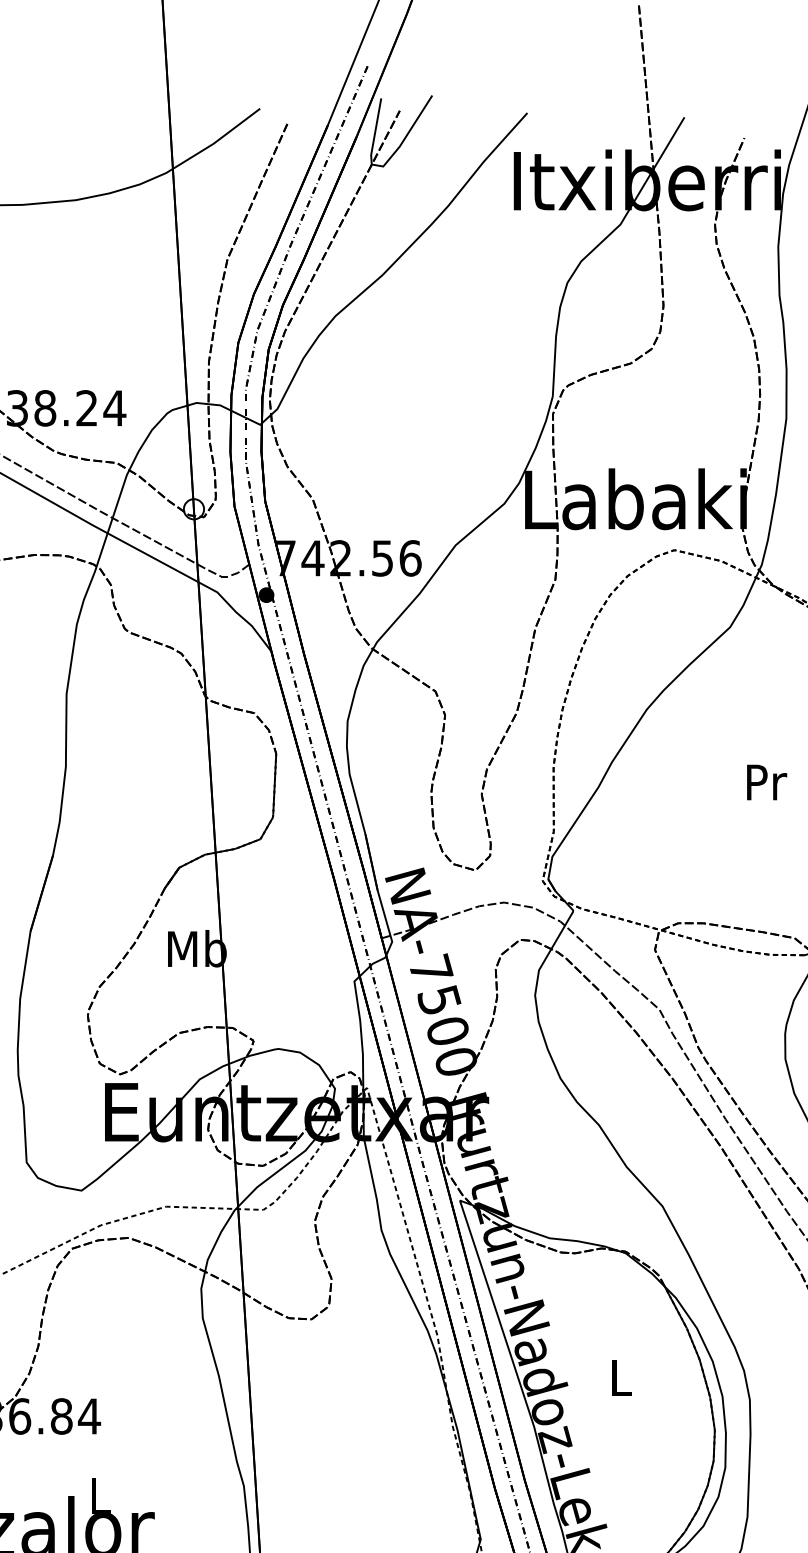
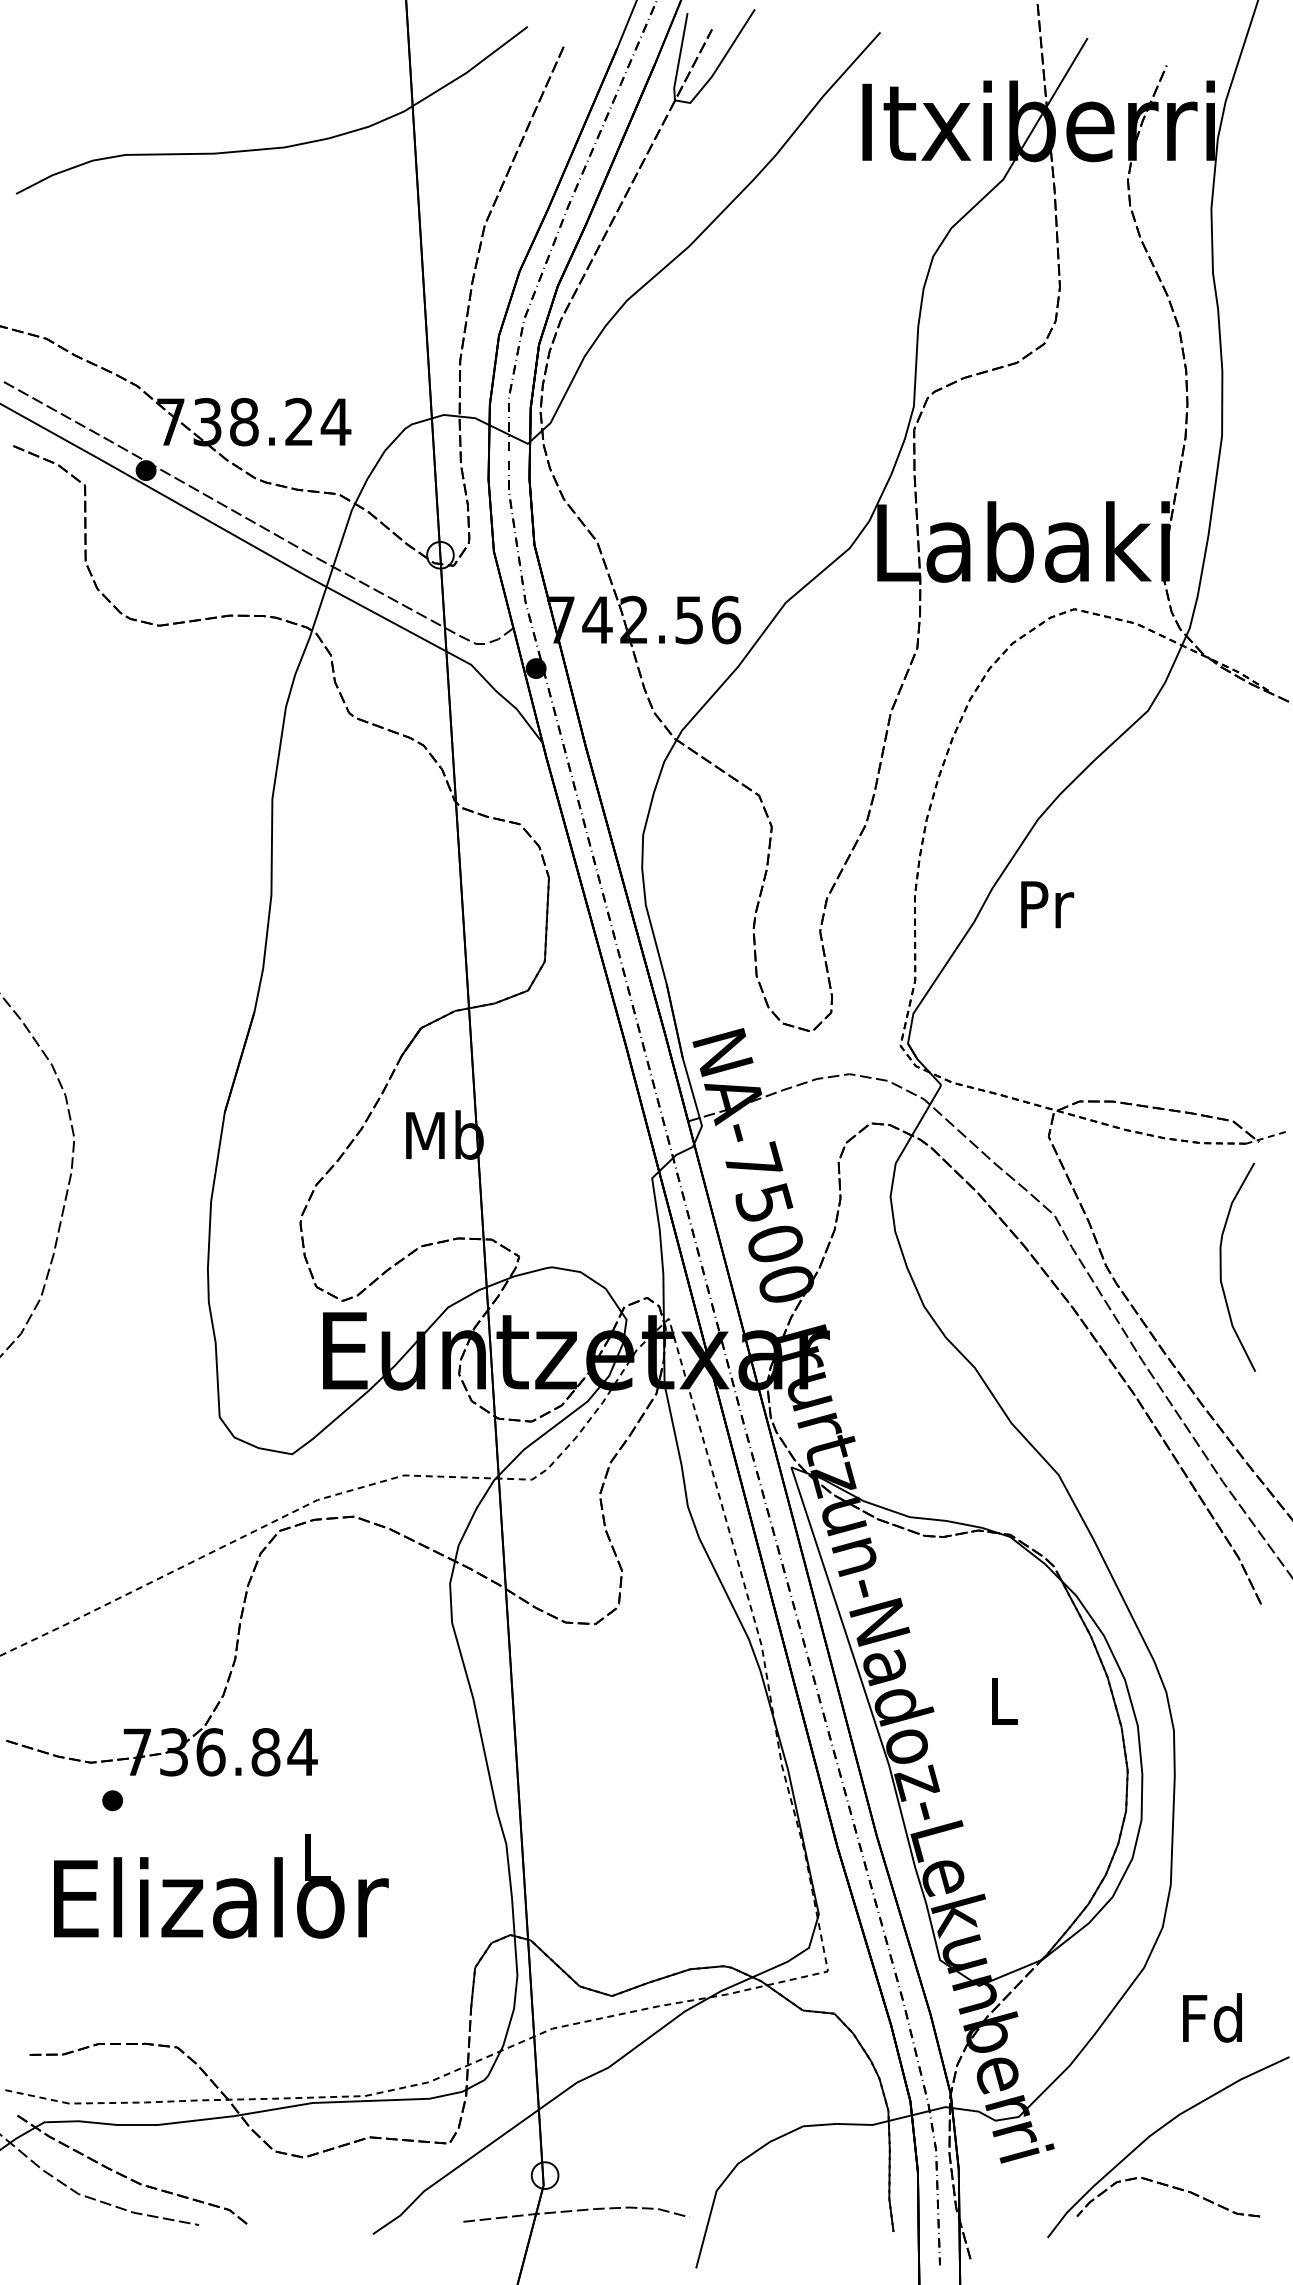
text: (766, 782) -> (1047, 904), moved

